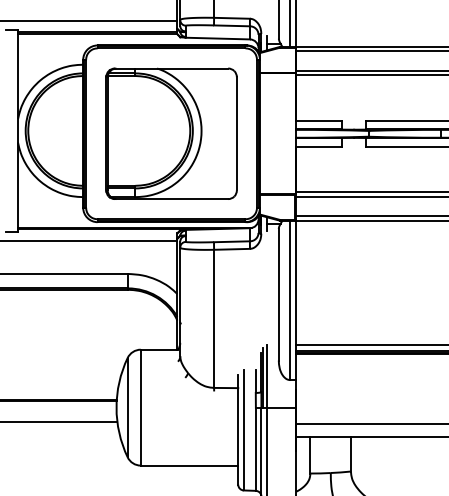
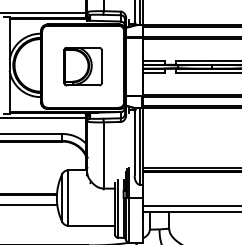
part: (170, 133) -> (82, 66), size x0.6

